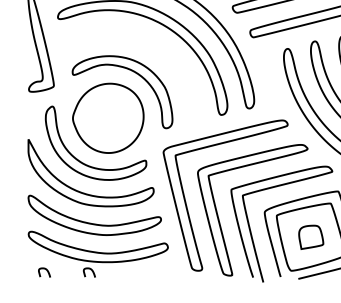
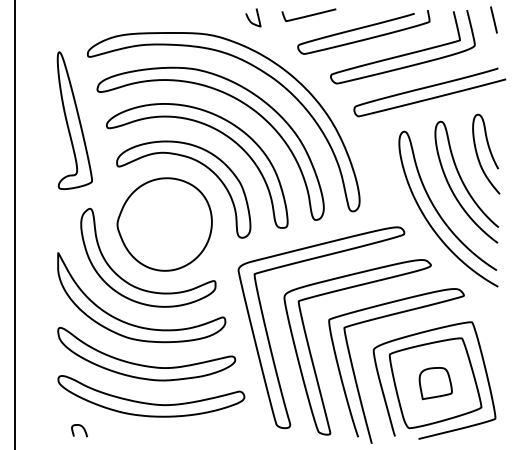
part: (144, 47) -> (213, 129), added
curve: (90, 270) -> (141, 427), removed

